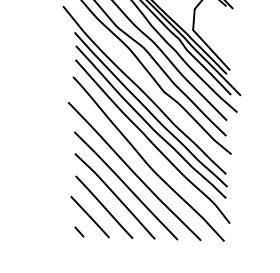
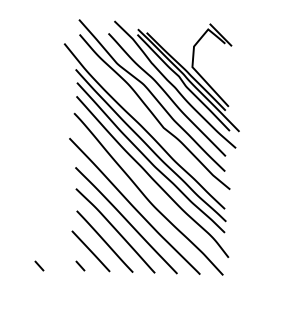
line: (37, 231) -> (39, 265), added

